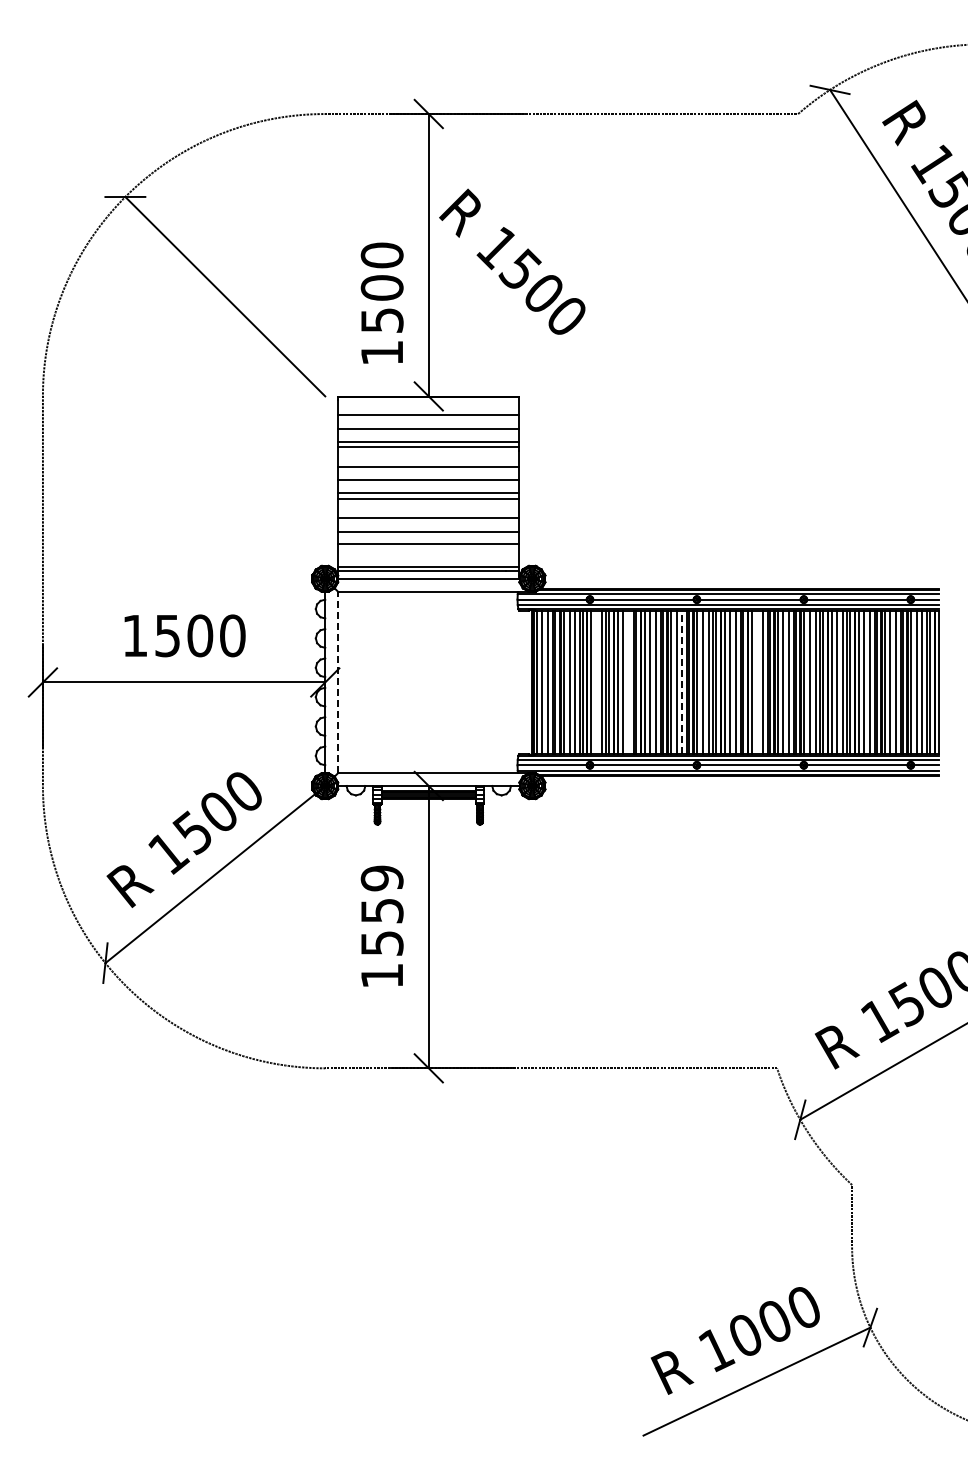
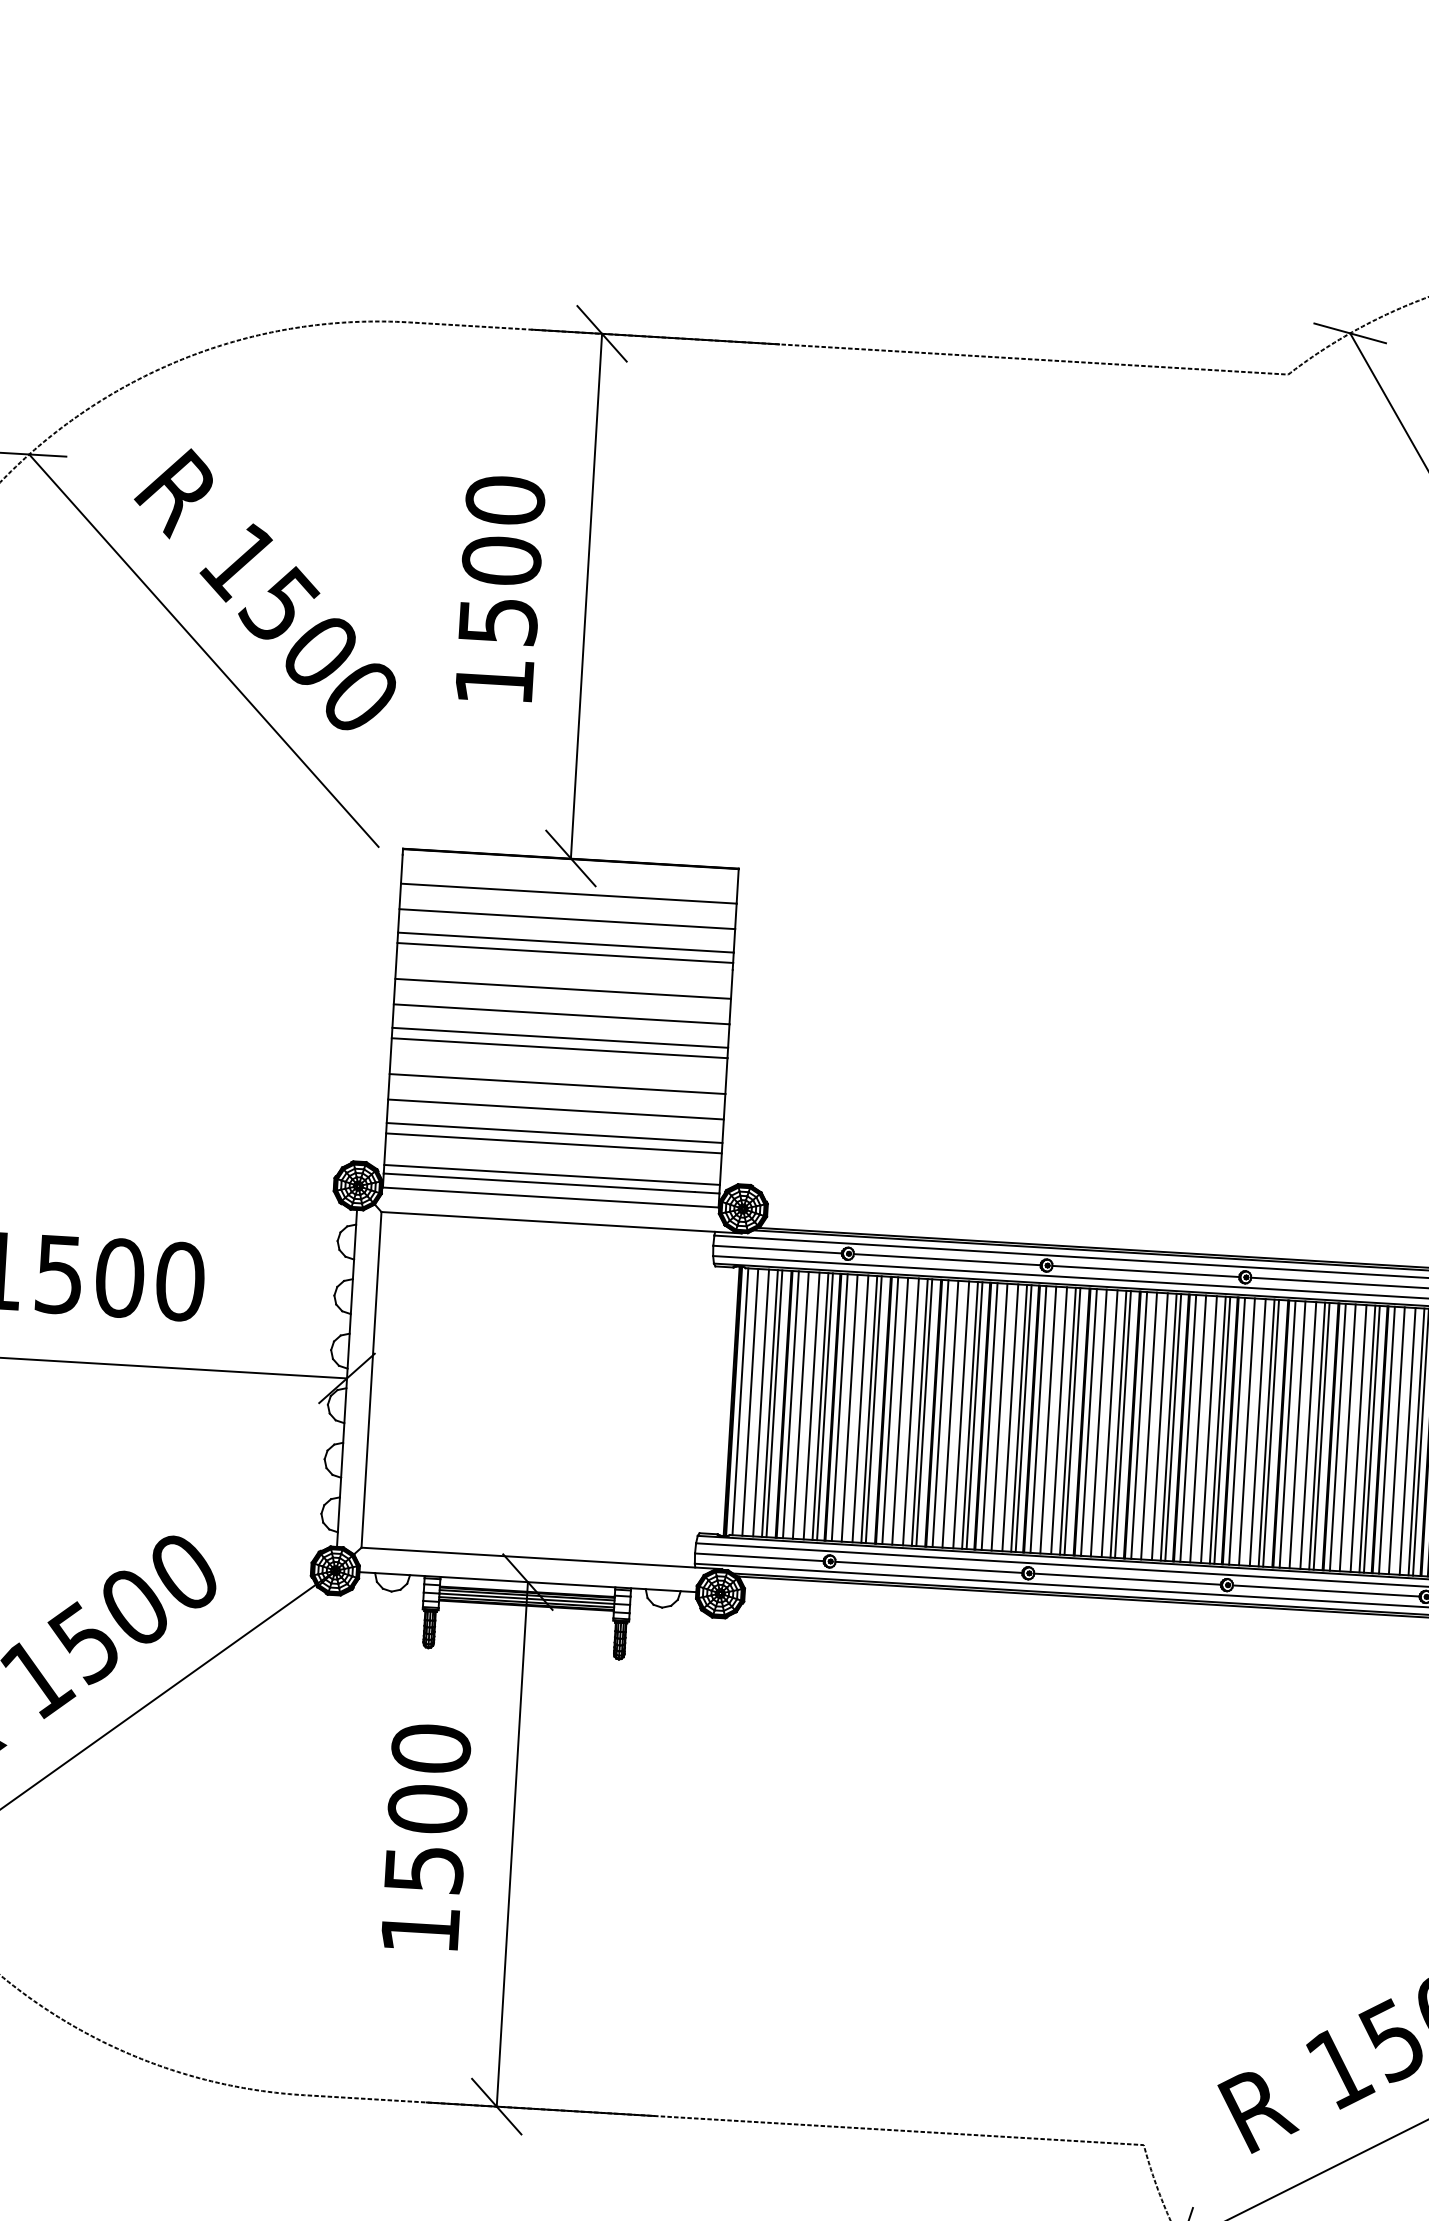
text: (512, 261) -> (265, 588), moved
text: (381, 302) -> (498, 587), moved
line: (428, 549) -> (553, 1142), added
line: (338, 681) -> (371, 1378), dashed -> solid
line: (595, 682) -> (849, 1408), added
line: (628, 682) -> (910, 1411), added
line: (682, 682) -> (1010, 1417), dashed -> solid
line: (757, 682) -> (1149, 1426), added
text: (381, 894) -> (428, 1778), 1559 -> 1500

